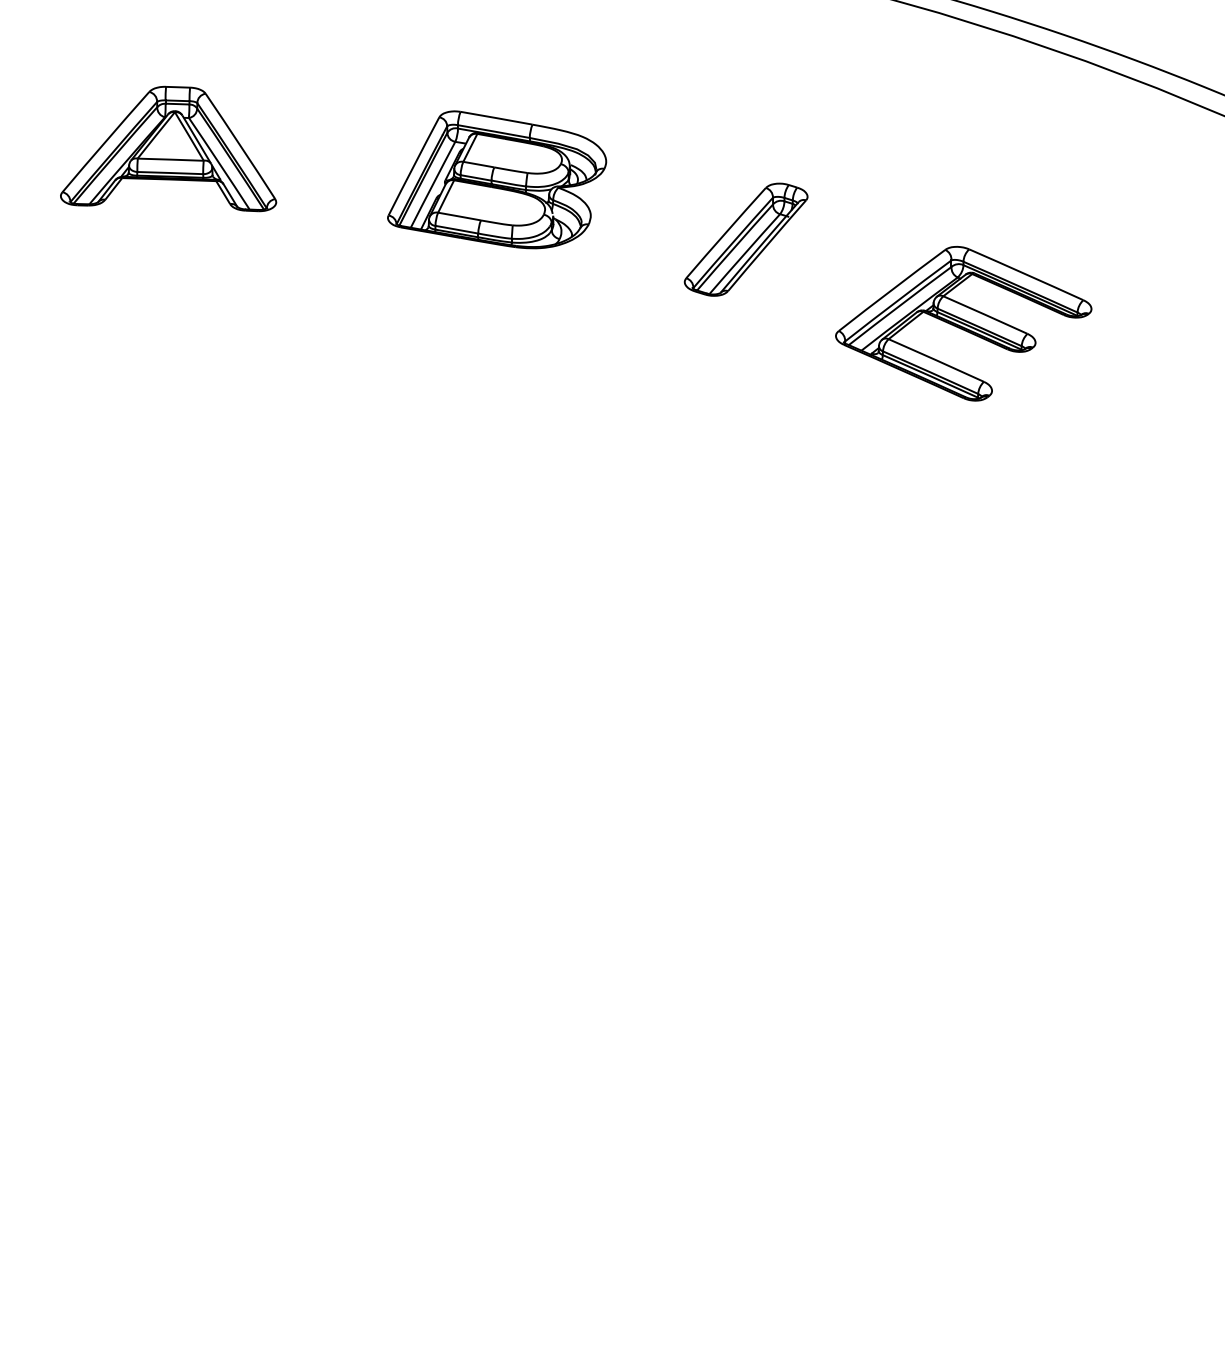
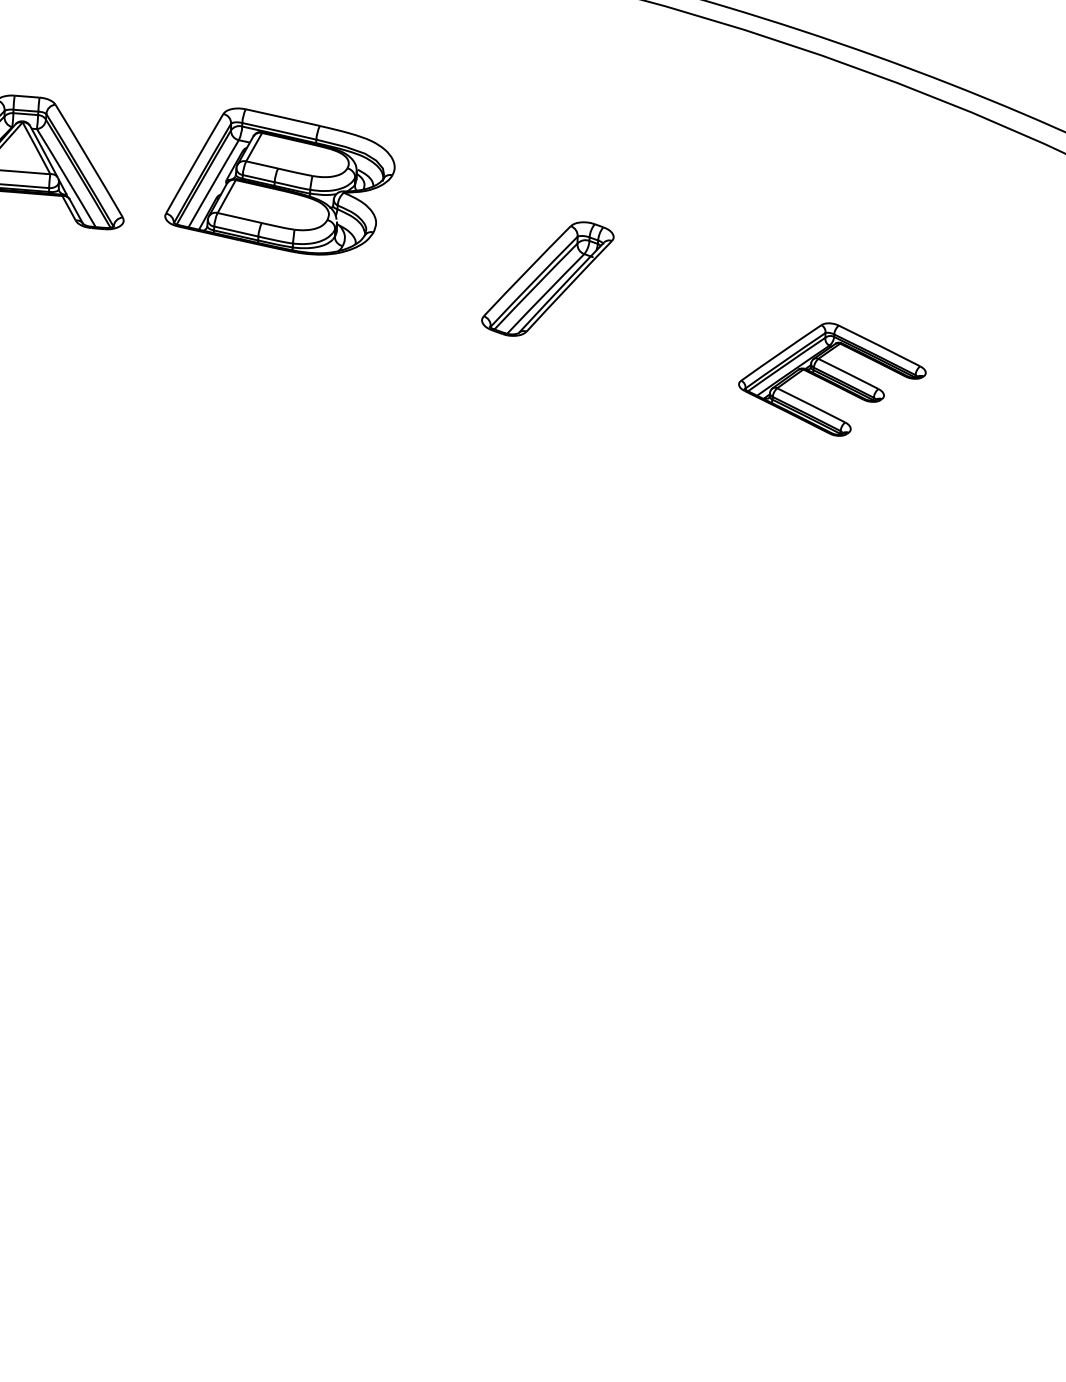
part: (497, 179) -> (280, 181), moved
part: (745, 239) -> (547, 278), moved
part: (963, 323) -> (832, 379), size x0.7

